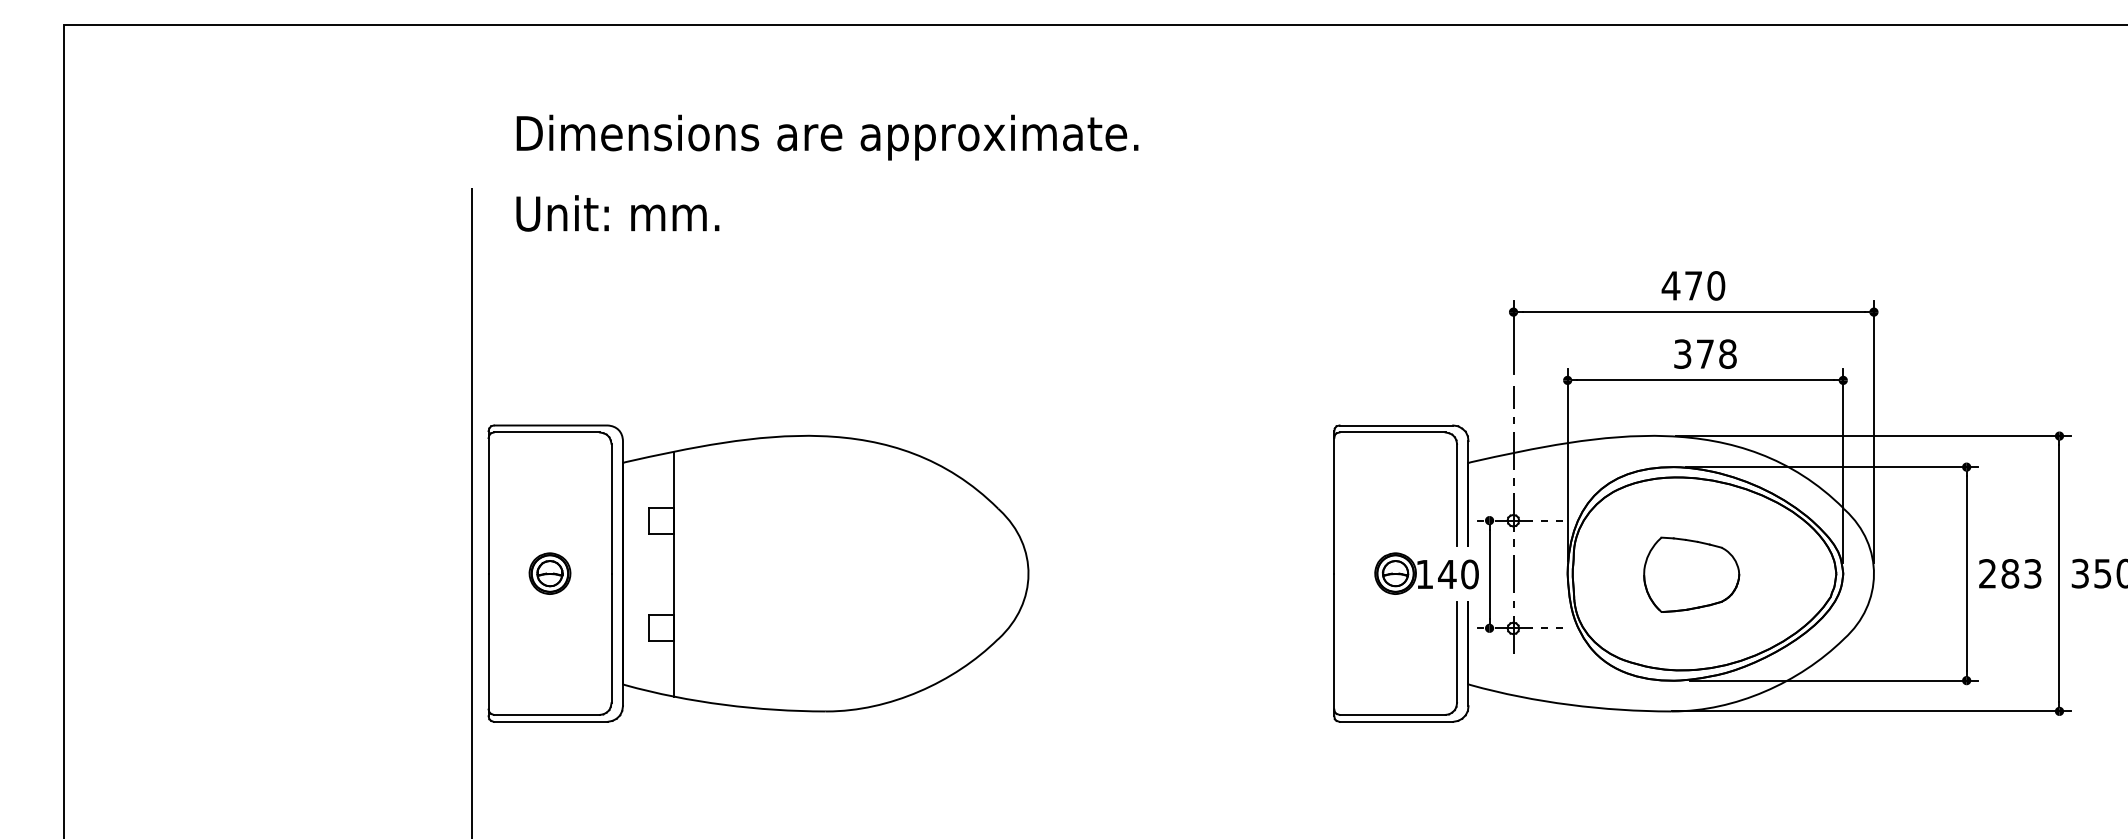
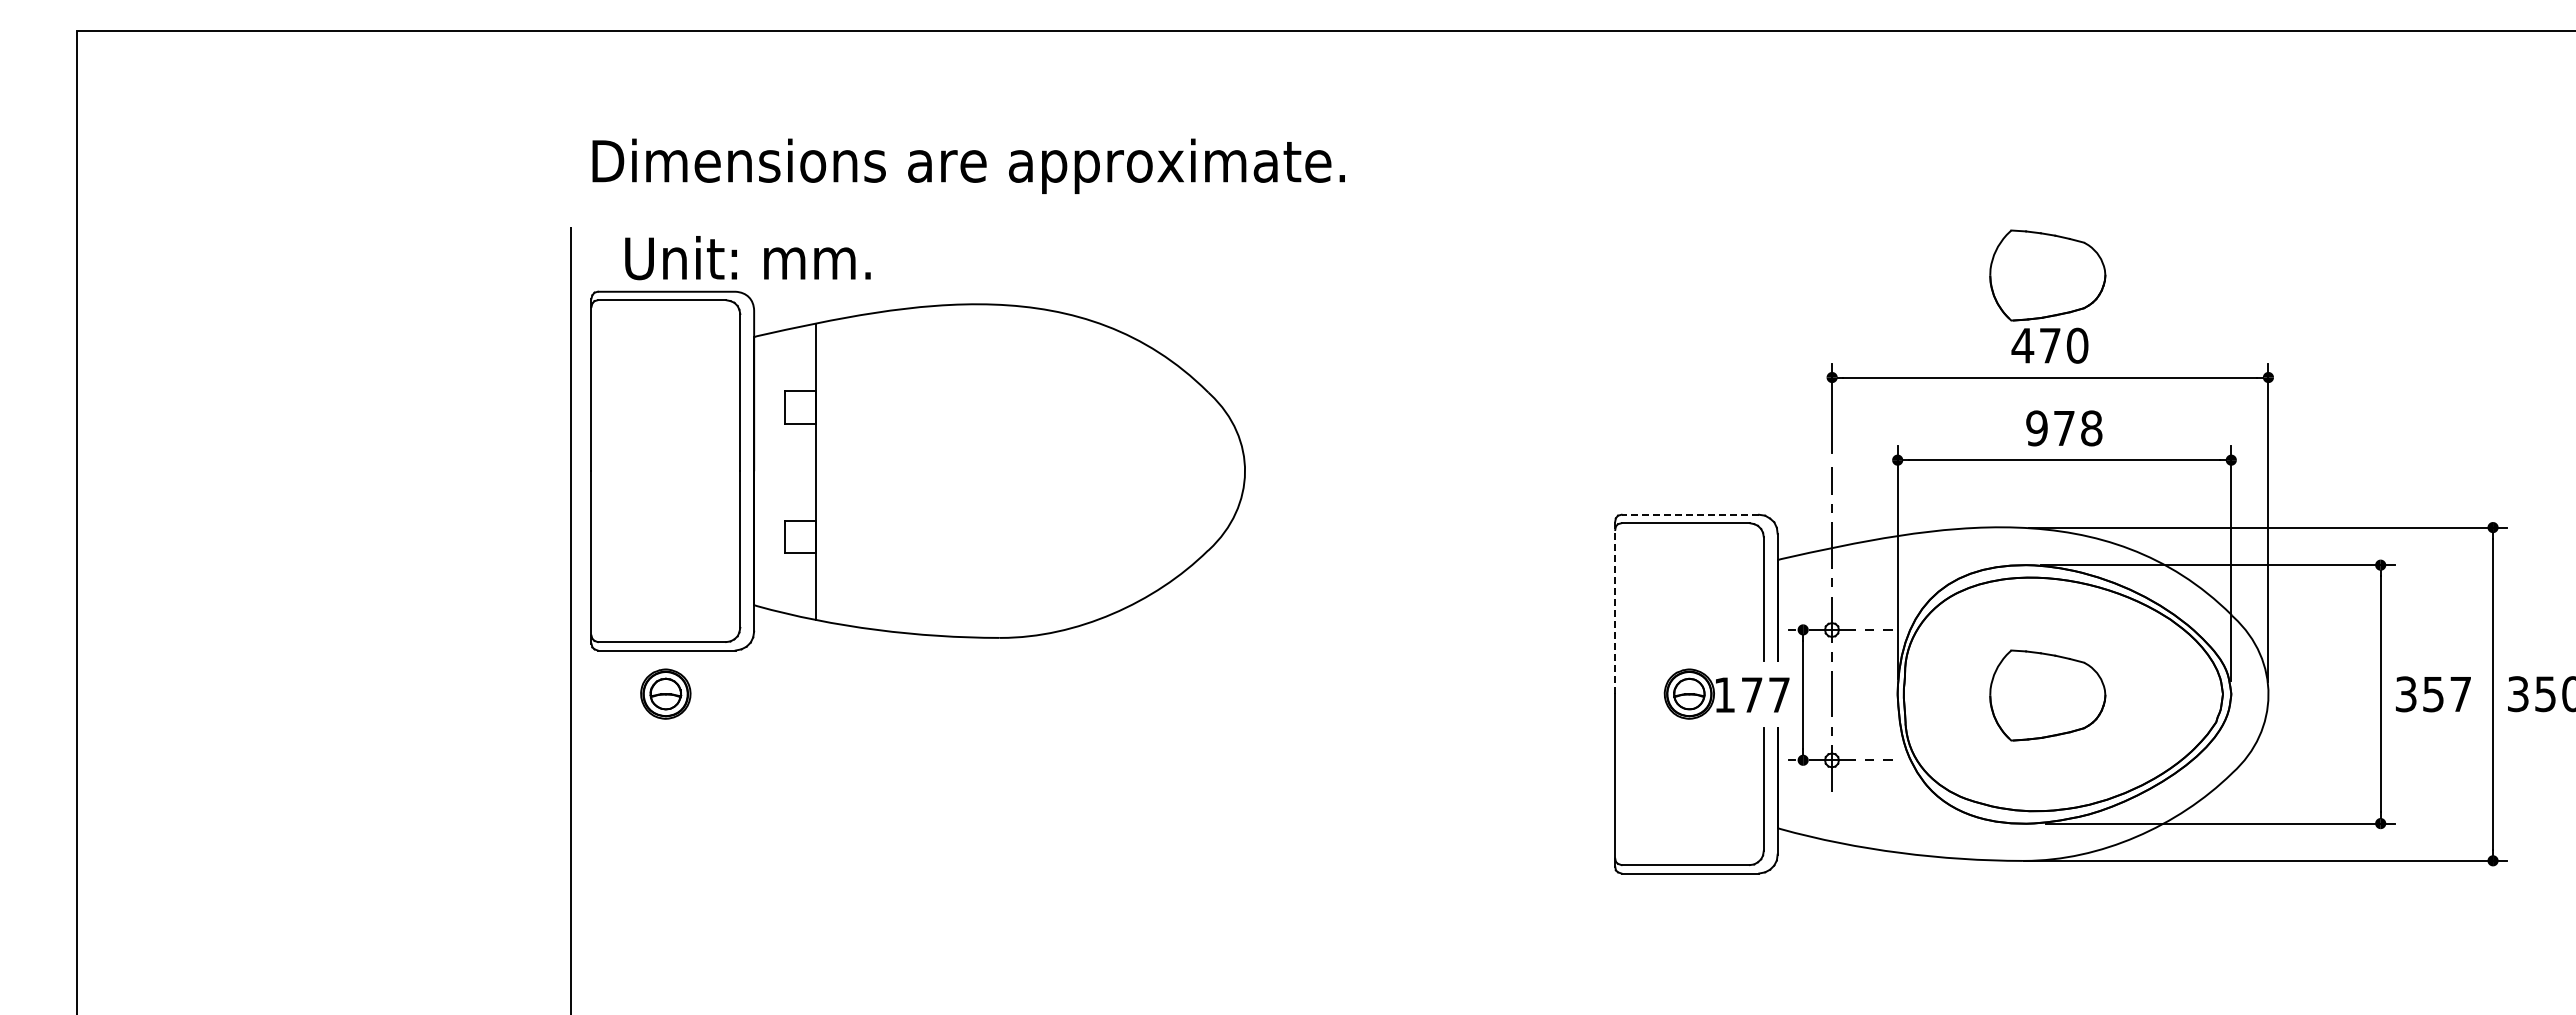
text: (827, 136) -> (968, 165), moved
part: (1691, 227) -> (2047, 275), added
text: (1682, 354) -> (2036, 428), 378 -> 978
line: (1396, 425) -> (1690, 514), solid -> dashed
line: (1334, 502) -> (1615, 608), solid -> dashed
part: (757, 573) -> (917, 470), moved
text: (2010, 573) -> (2433, 694), 283 -> 357
text: (1458, 574) -> (1765, 695), 140 -> 177

